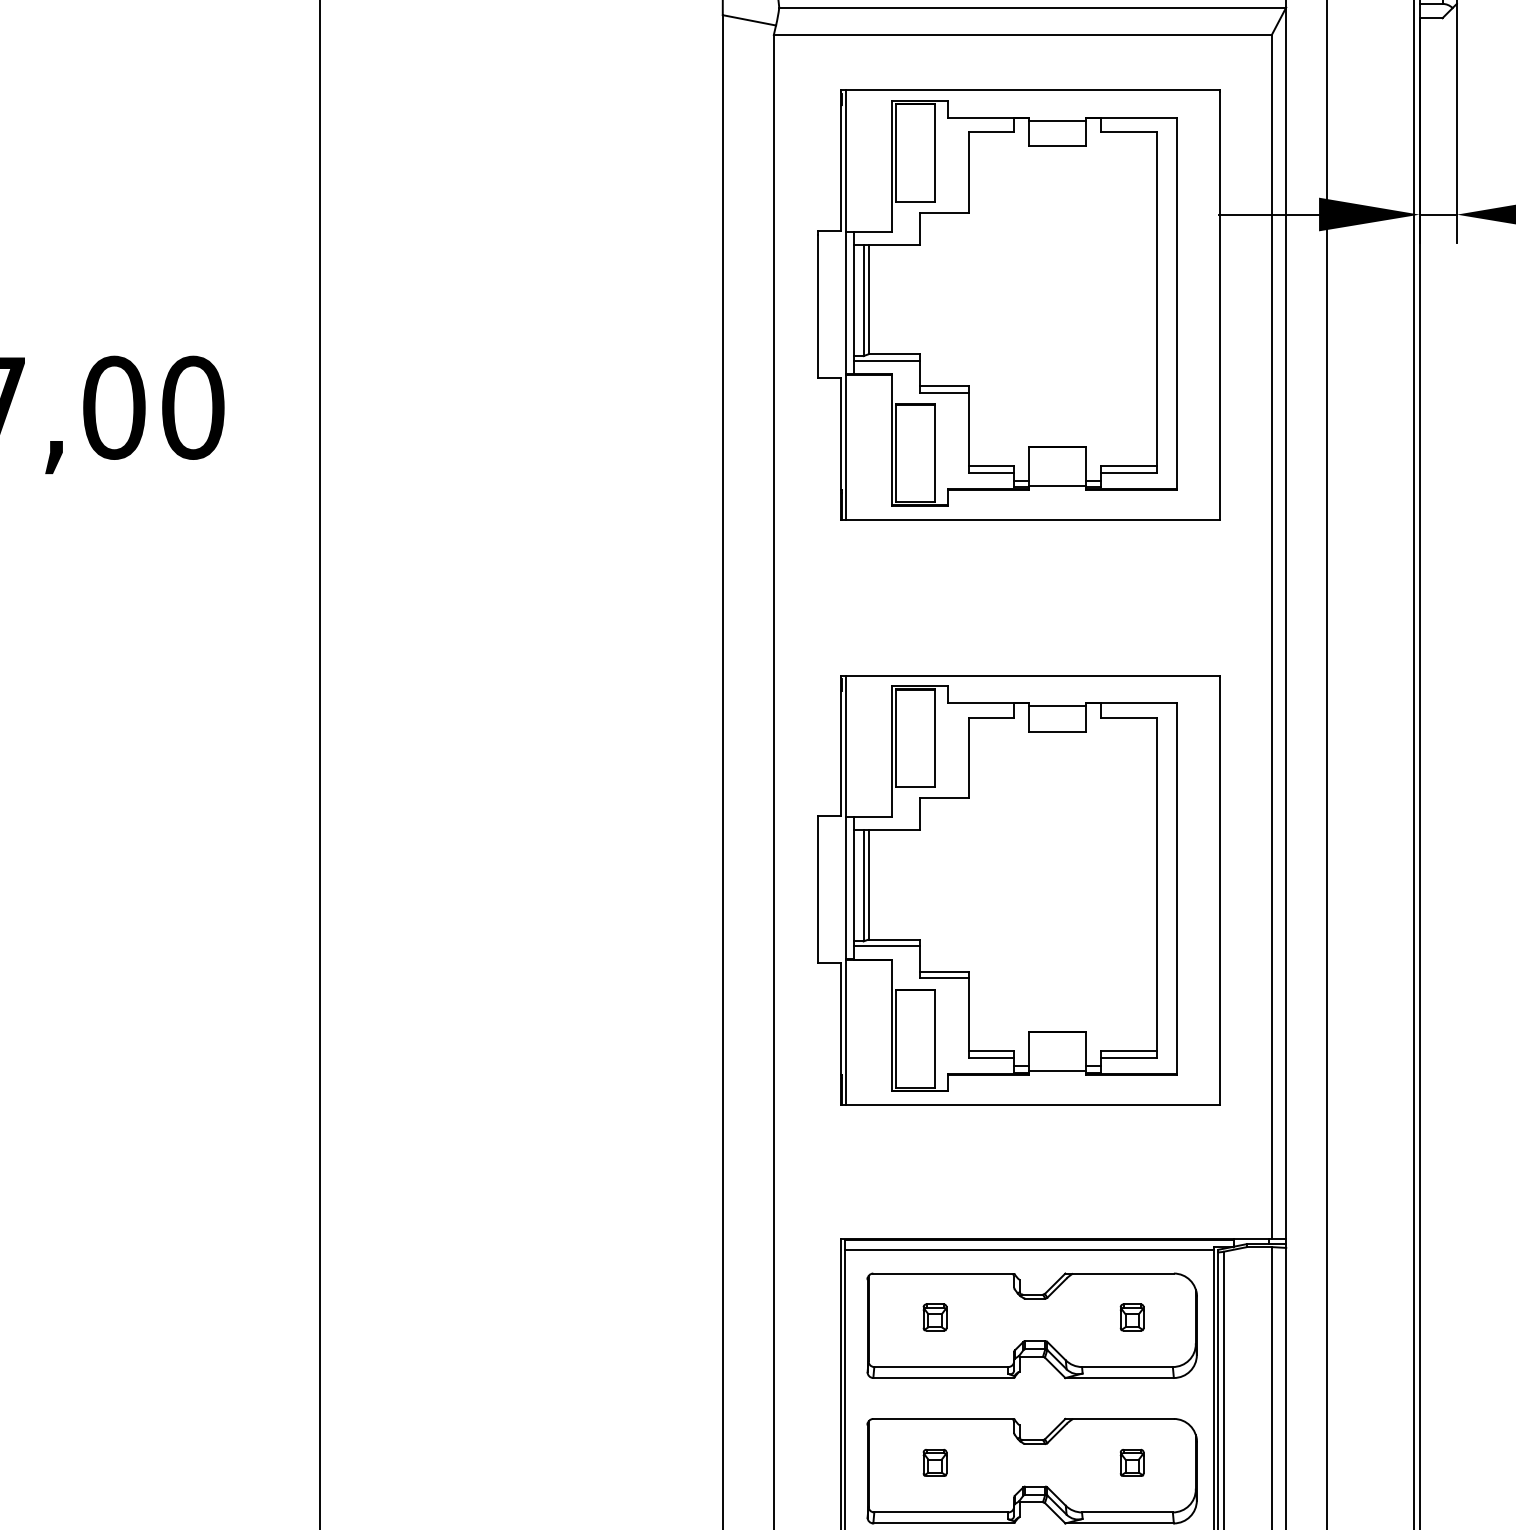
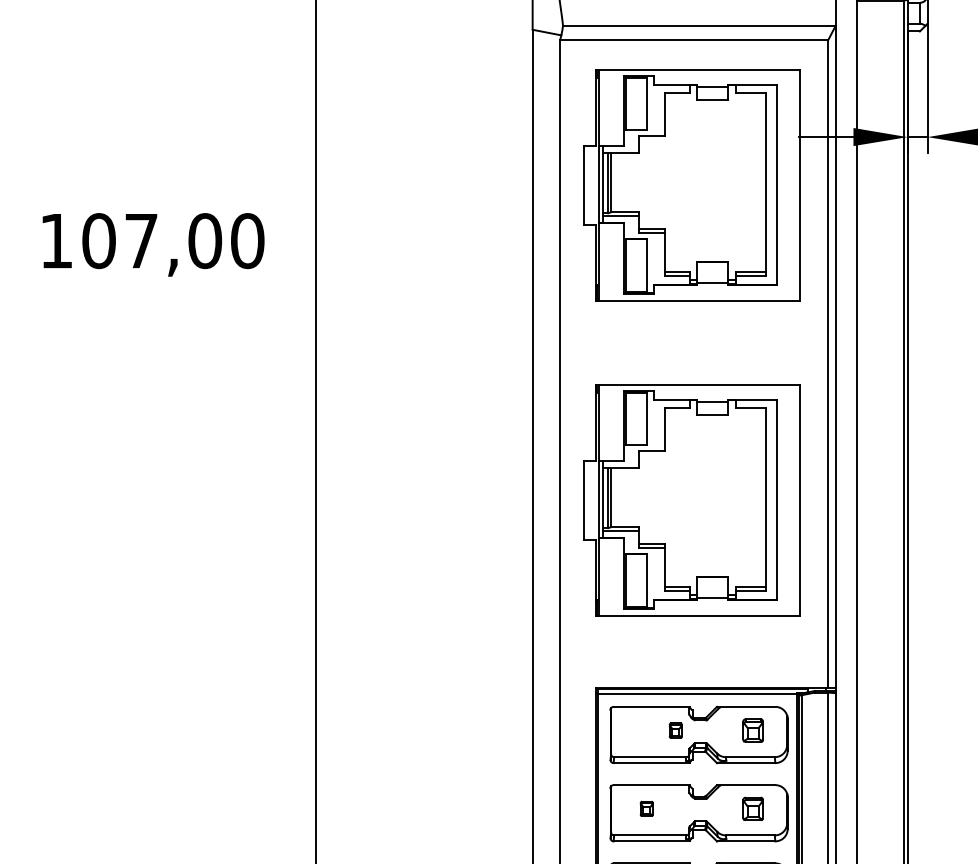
part: (934, 1317) -> (675, 730), moved
part: (1131, 1317) -> (752, 730), size x1.6
part: (1131, 1462) -> (752, 808), size x1.6

